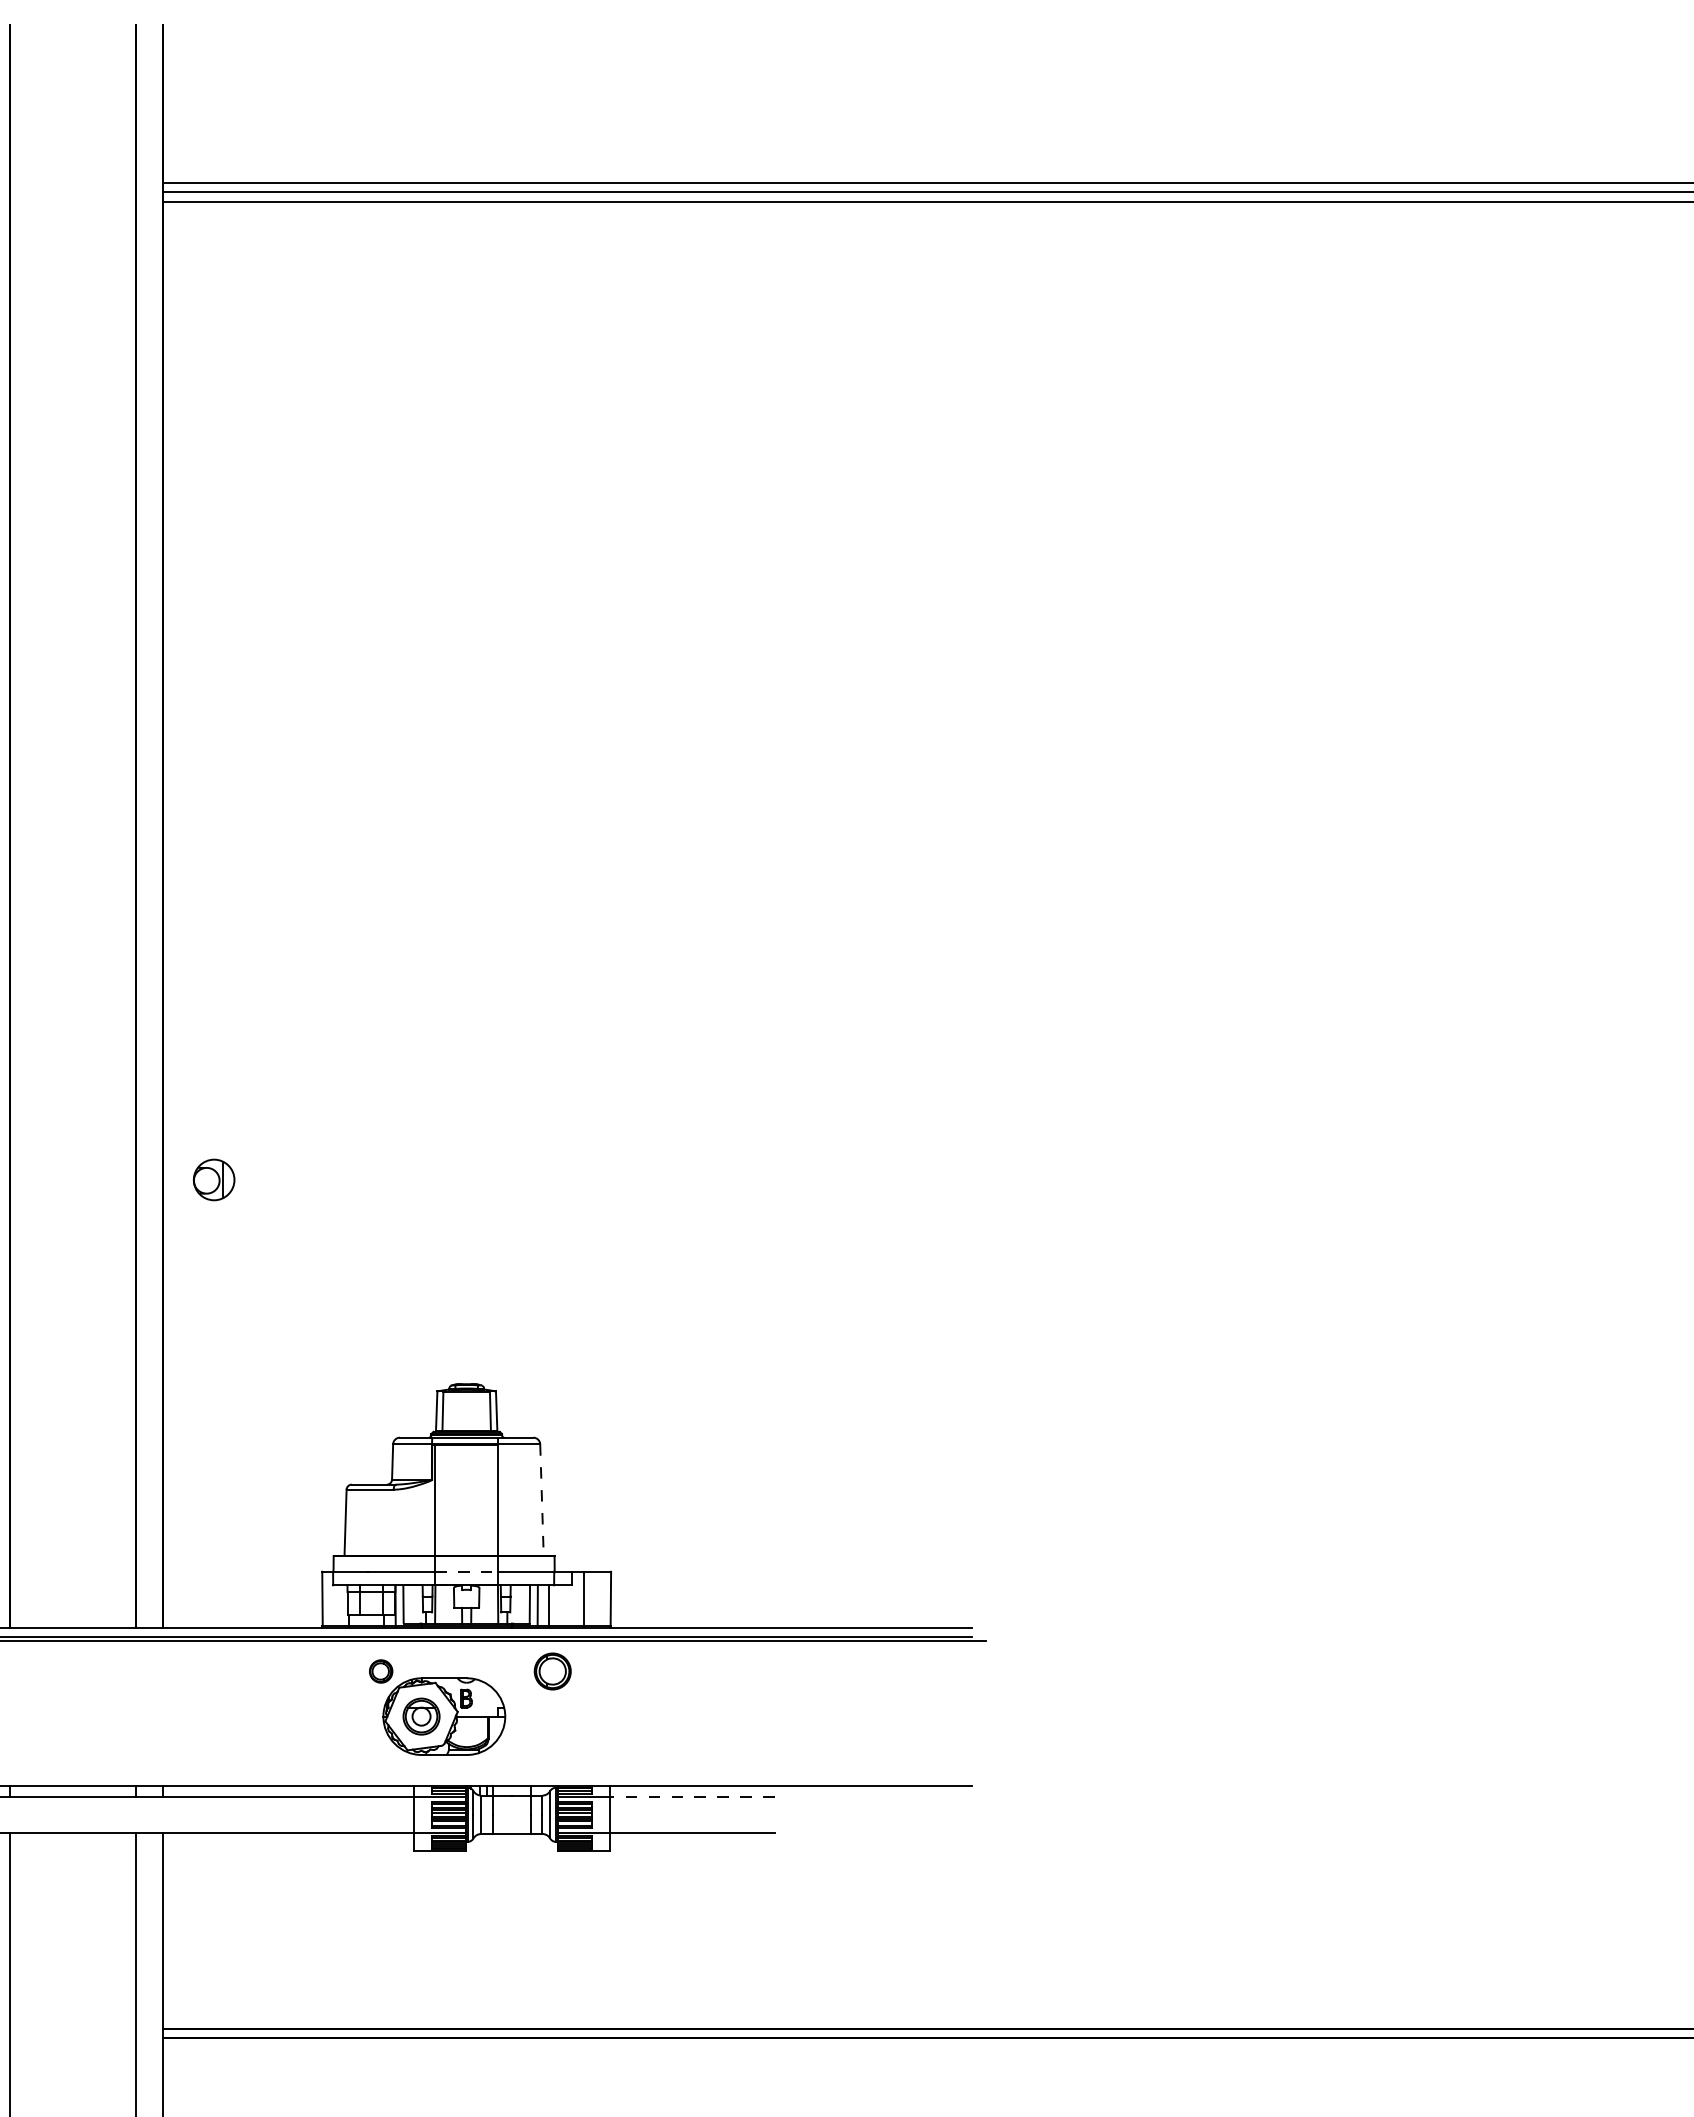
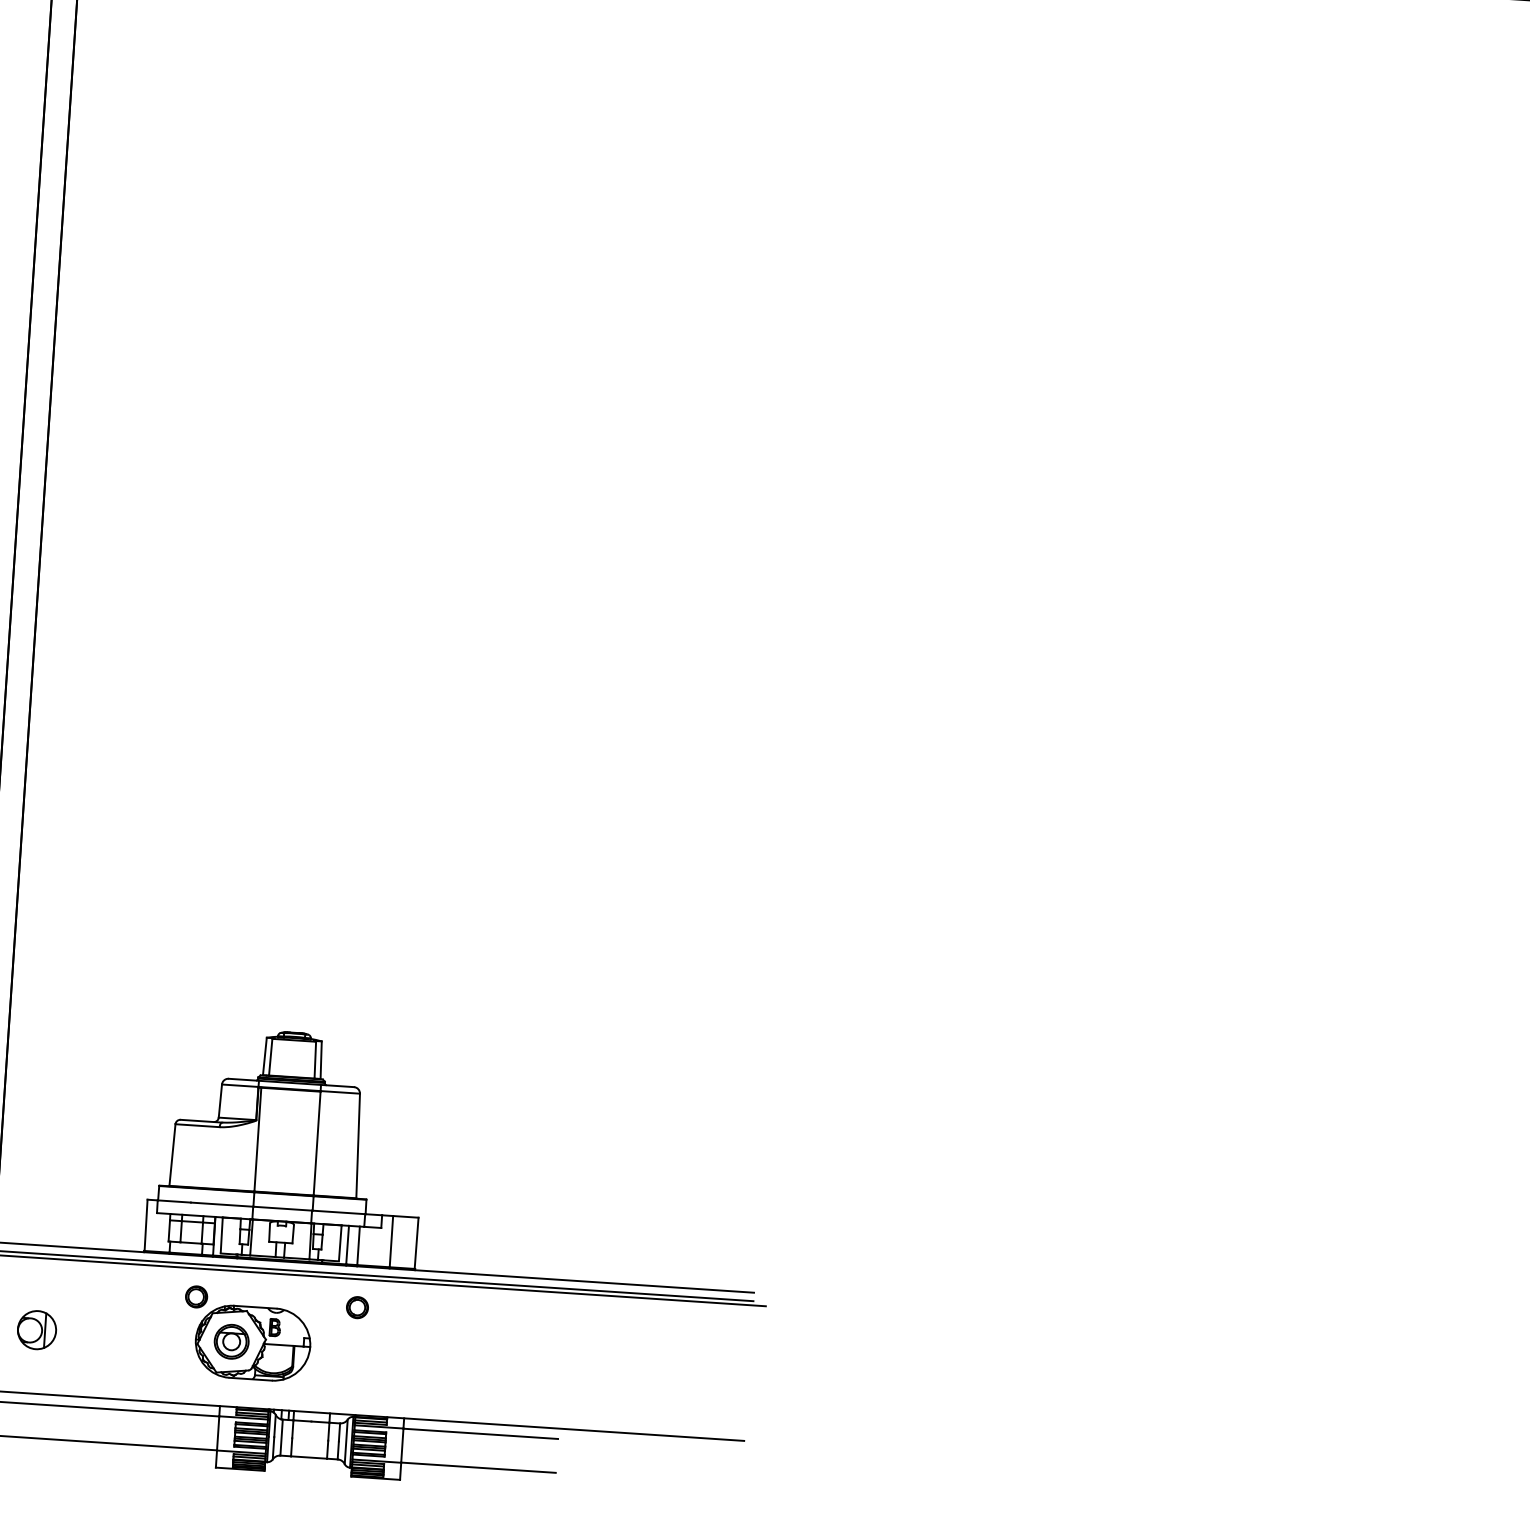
part: (213, 1179) -> (36, 1329), moved
line: (541, 1499) -> (357, 1145), dashed -> solid
line: (466, 1571) -> (282, 1208), dashed -> solid
part: (552, 1671) -> (357, 1307), size x0.62
line: (691, 1796) -> (479, 1433), dashed -> solid

